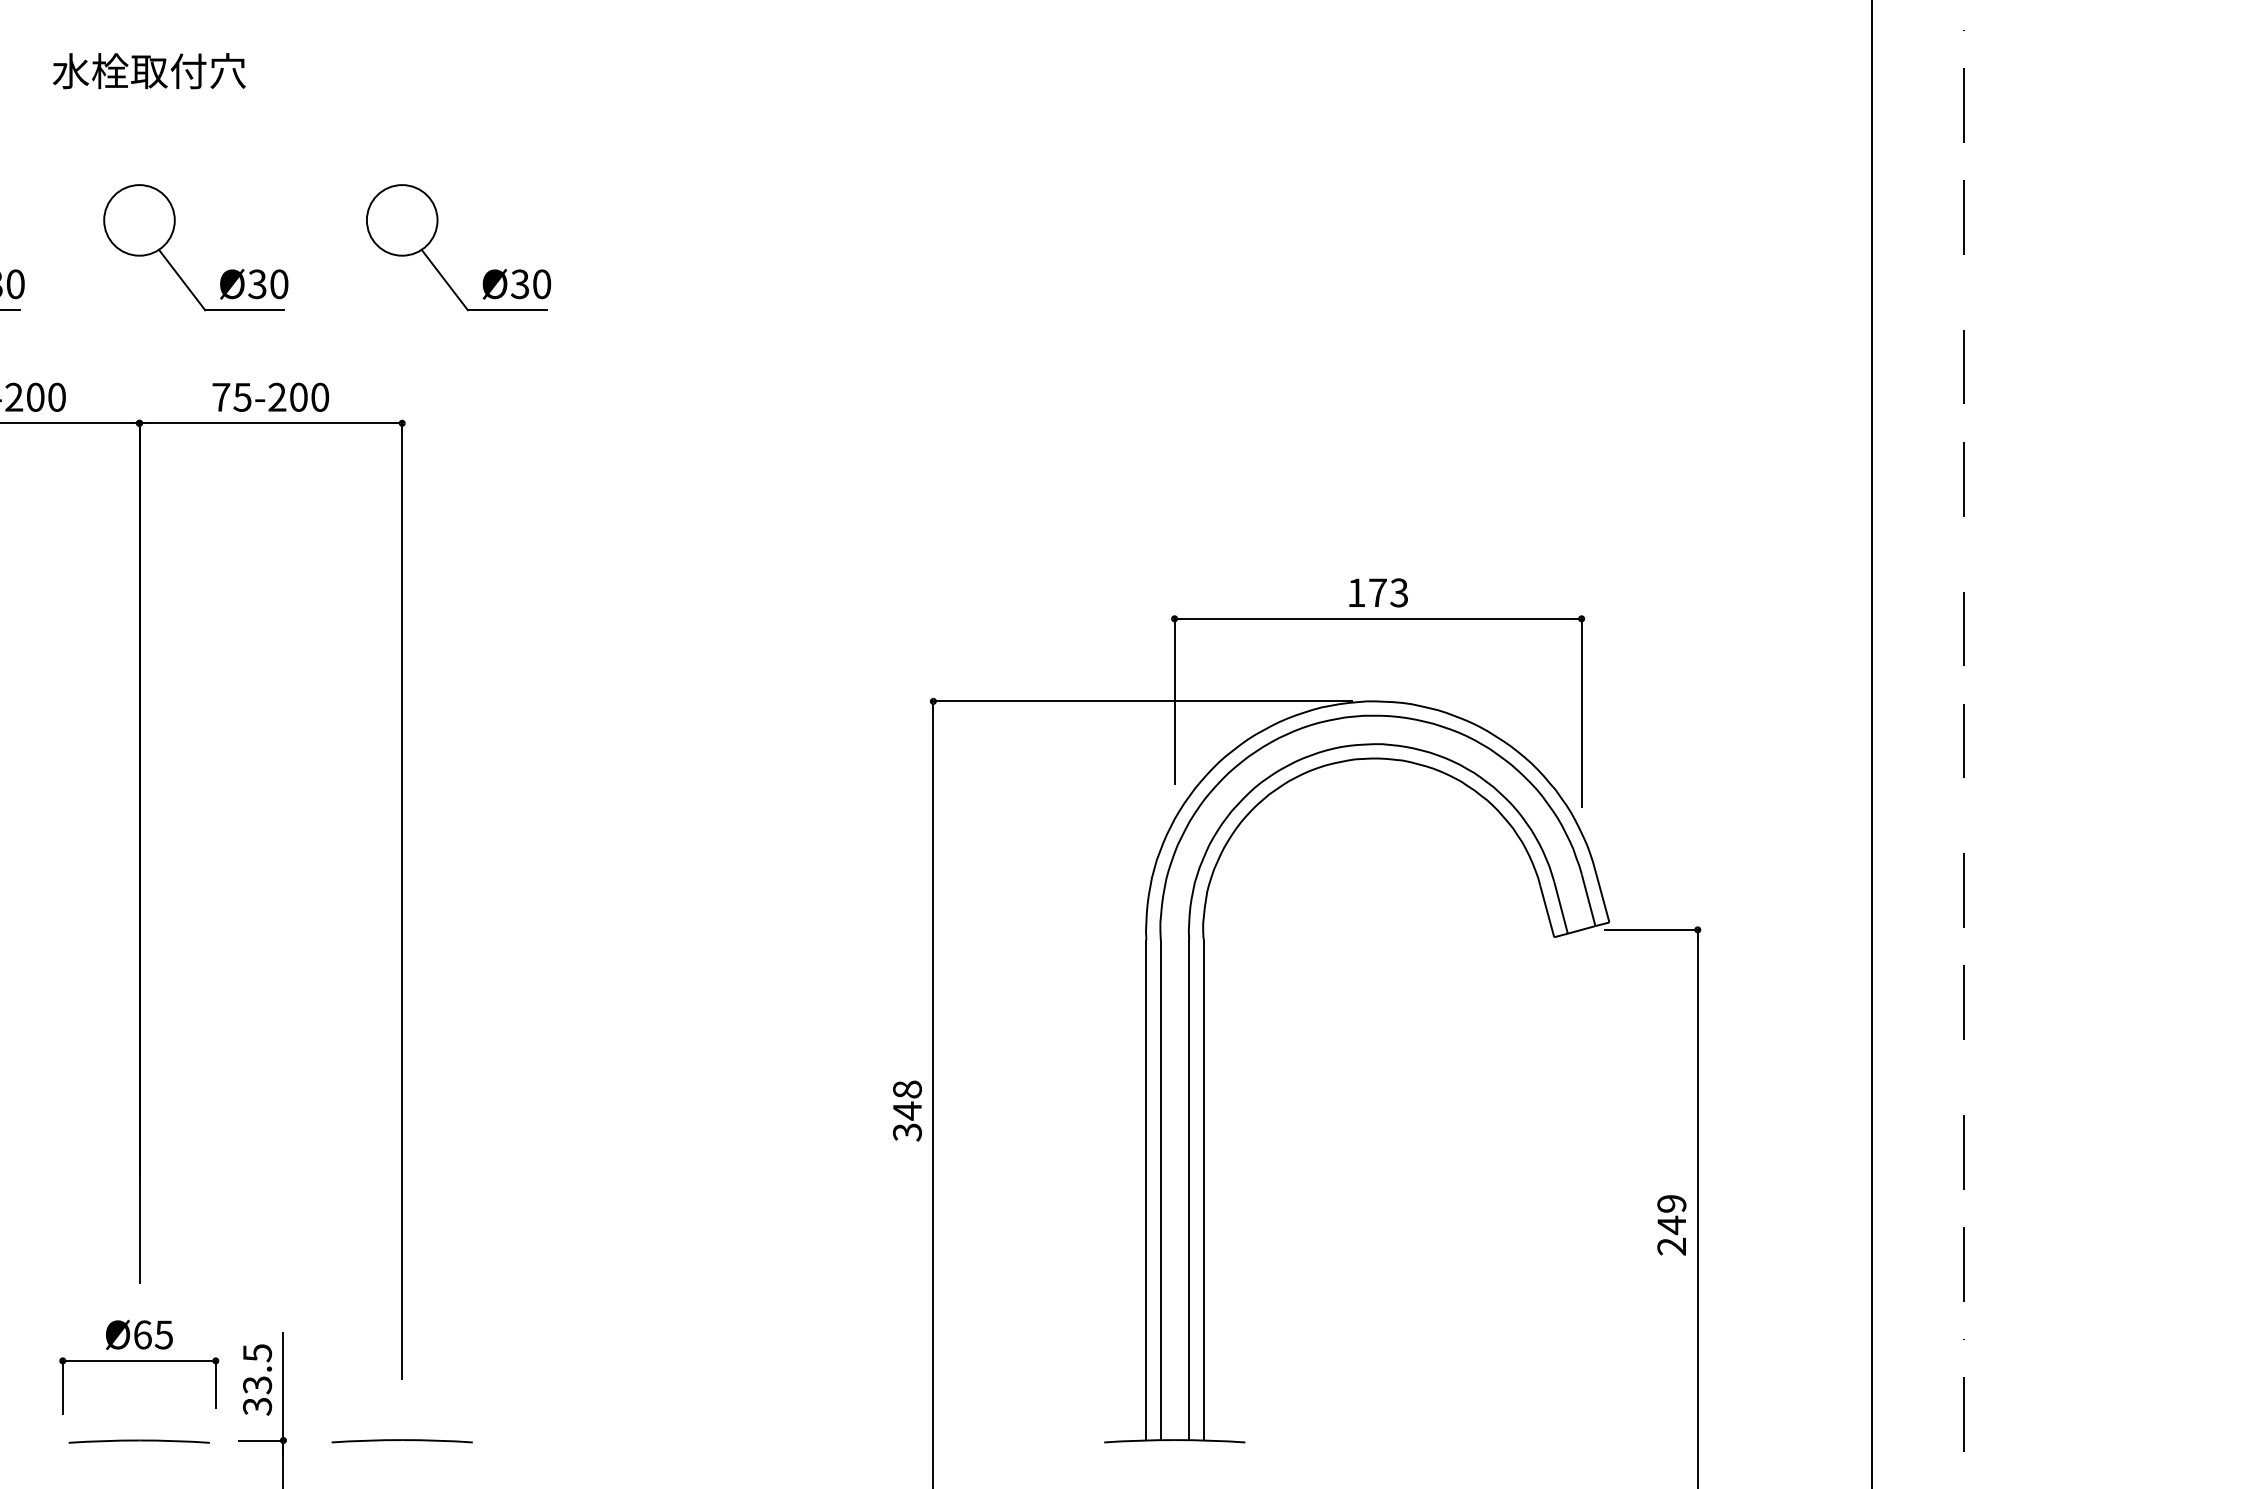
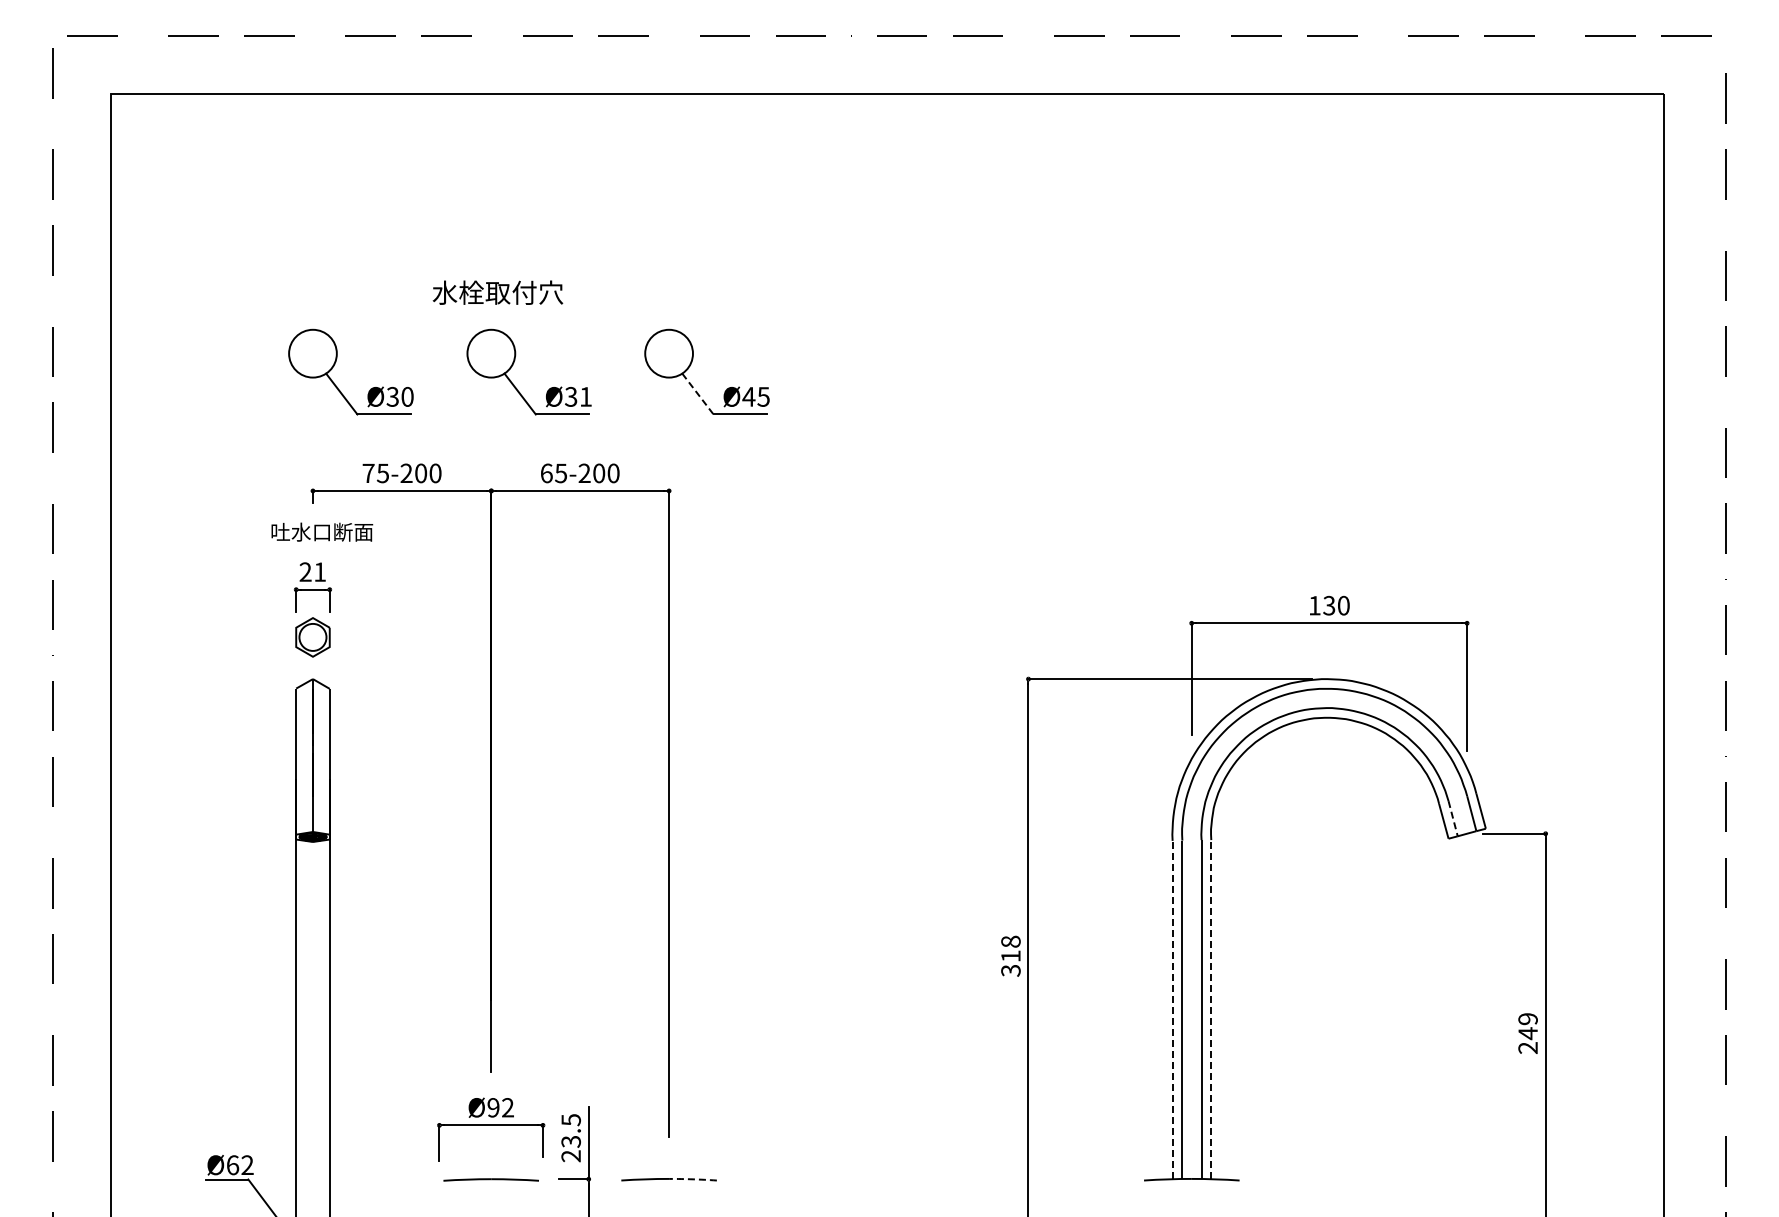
text: (148, 70) -> (497, 292), moved
line: (444, 280) -> (697, 394), solid -> dashed
text: (280, 283) -> (586, 396), Ø30 -> Ø31
text: (529, 283) -> (755, 396), Ø30 -> Ø45
text: (221, 397) -> (546, 473), 75-200 -> 65-200
text: (1388, 592) -> (1336, 605), 173 -> 130
line: (1561, 908) -> (1453, 819), solid -> dashed
text: (906, 1109) -> (1010, 955), 348 -> 318
line: (1146, 1189) -> (1172, 1009), solid -> dashed
line: (1203, 1189) -> (1211, 1009), solid -> dashed
text: (153, 1334) -> (500, 1107), Ø65 -> Ø92
text: (256, 1406) -> (570, 1156), 33.5 -> 23.5
arc: (438, 1440) -> (693, 1179), solid -> dashed

